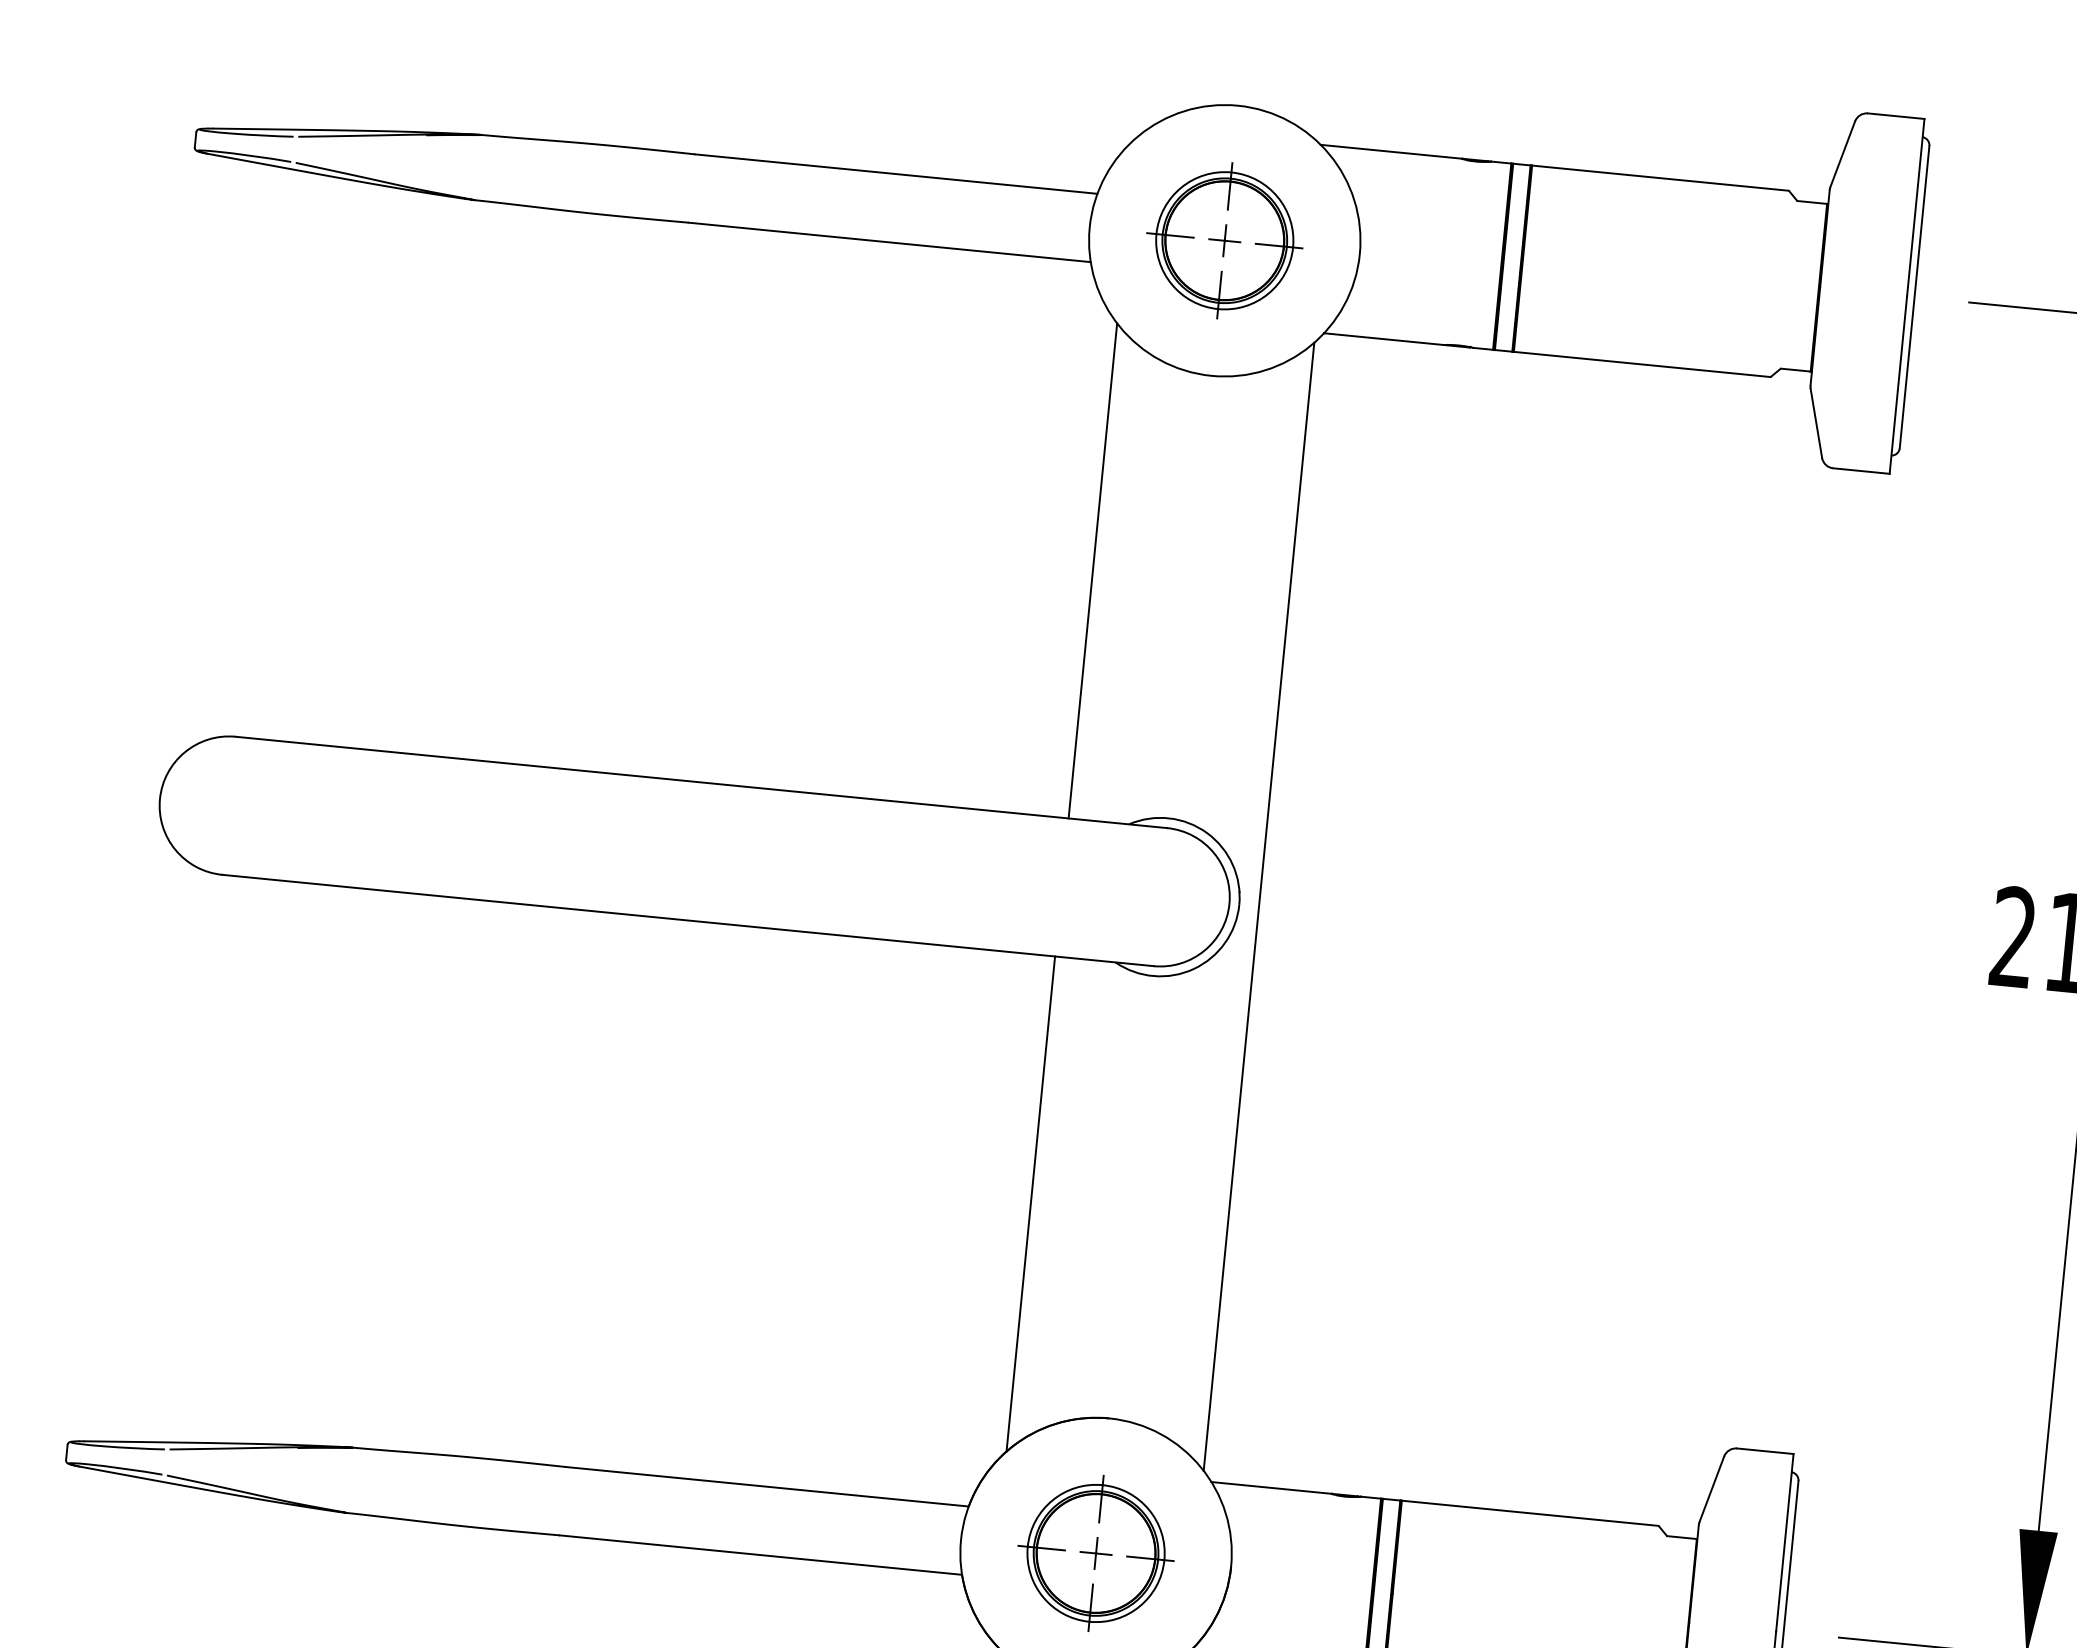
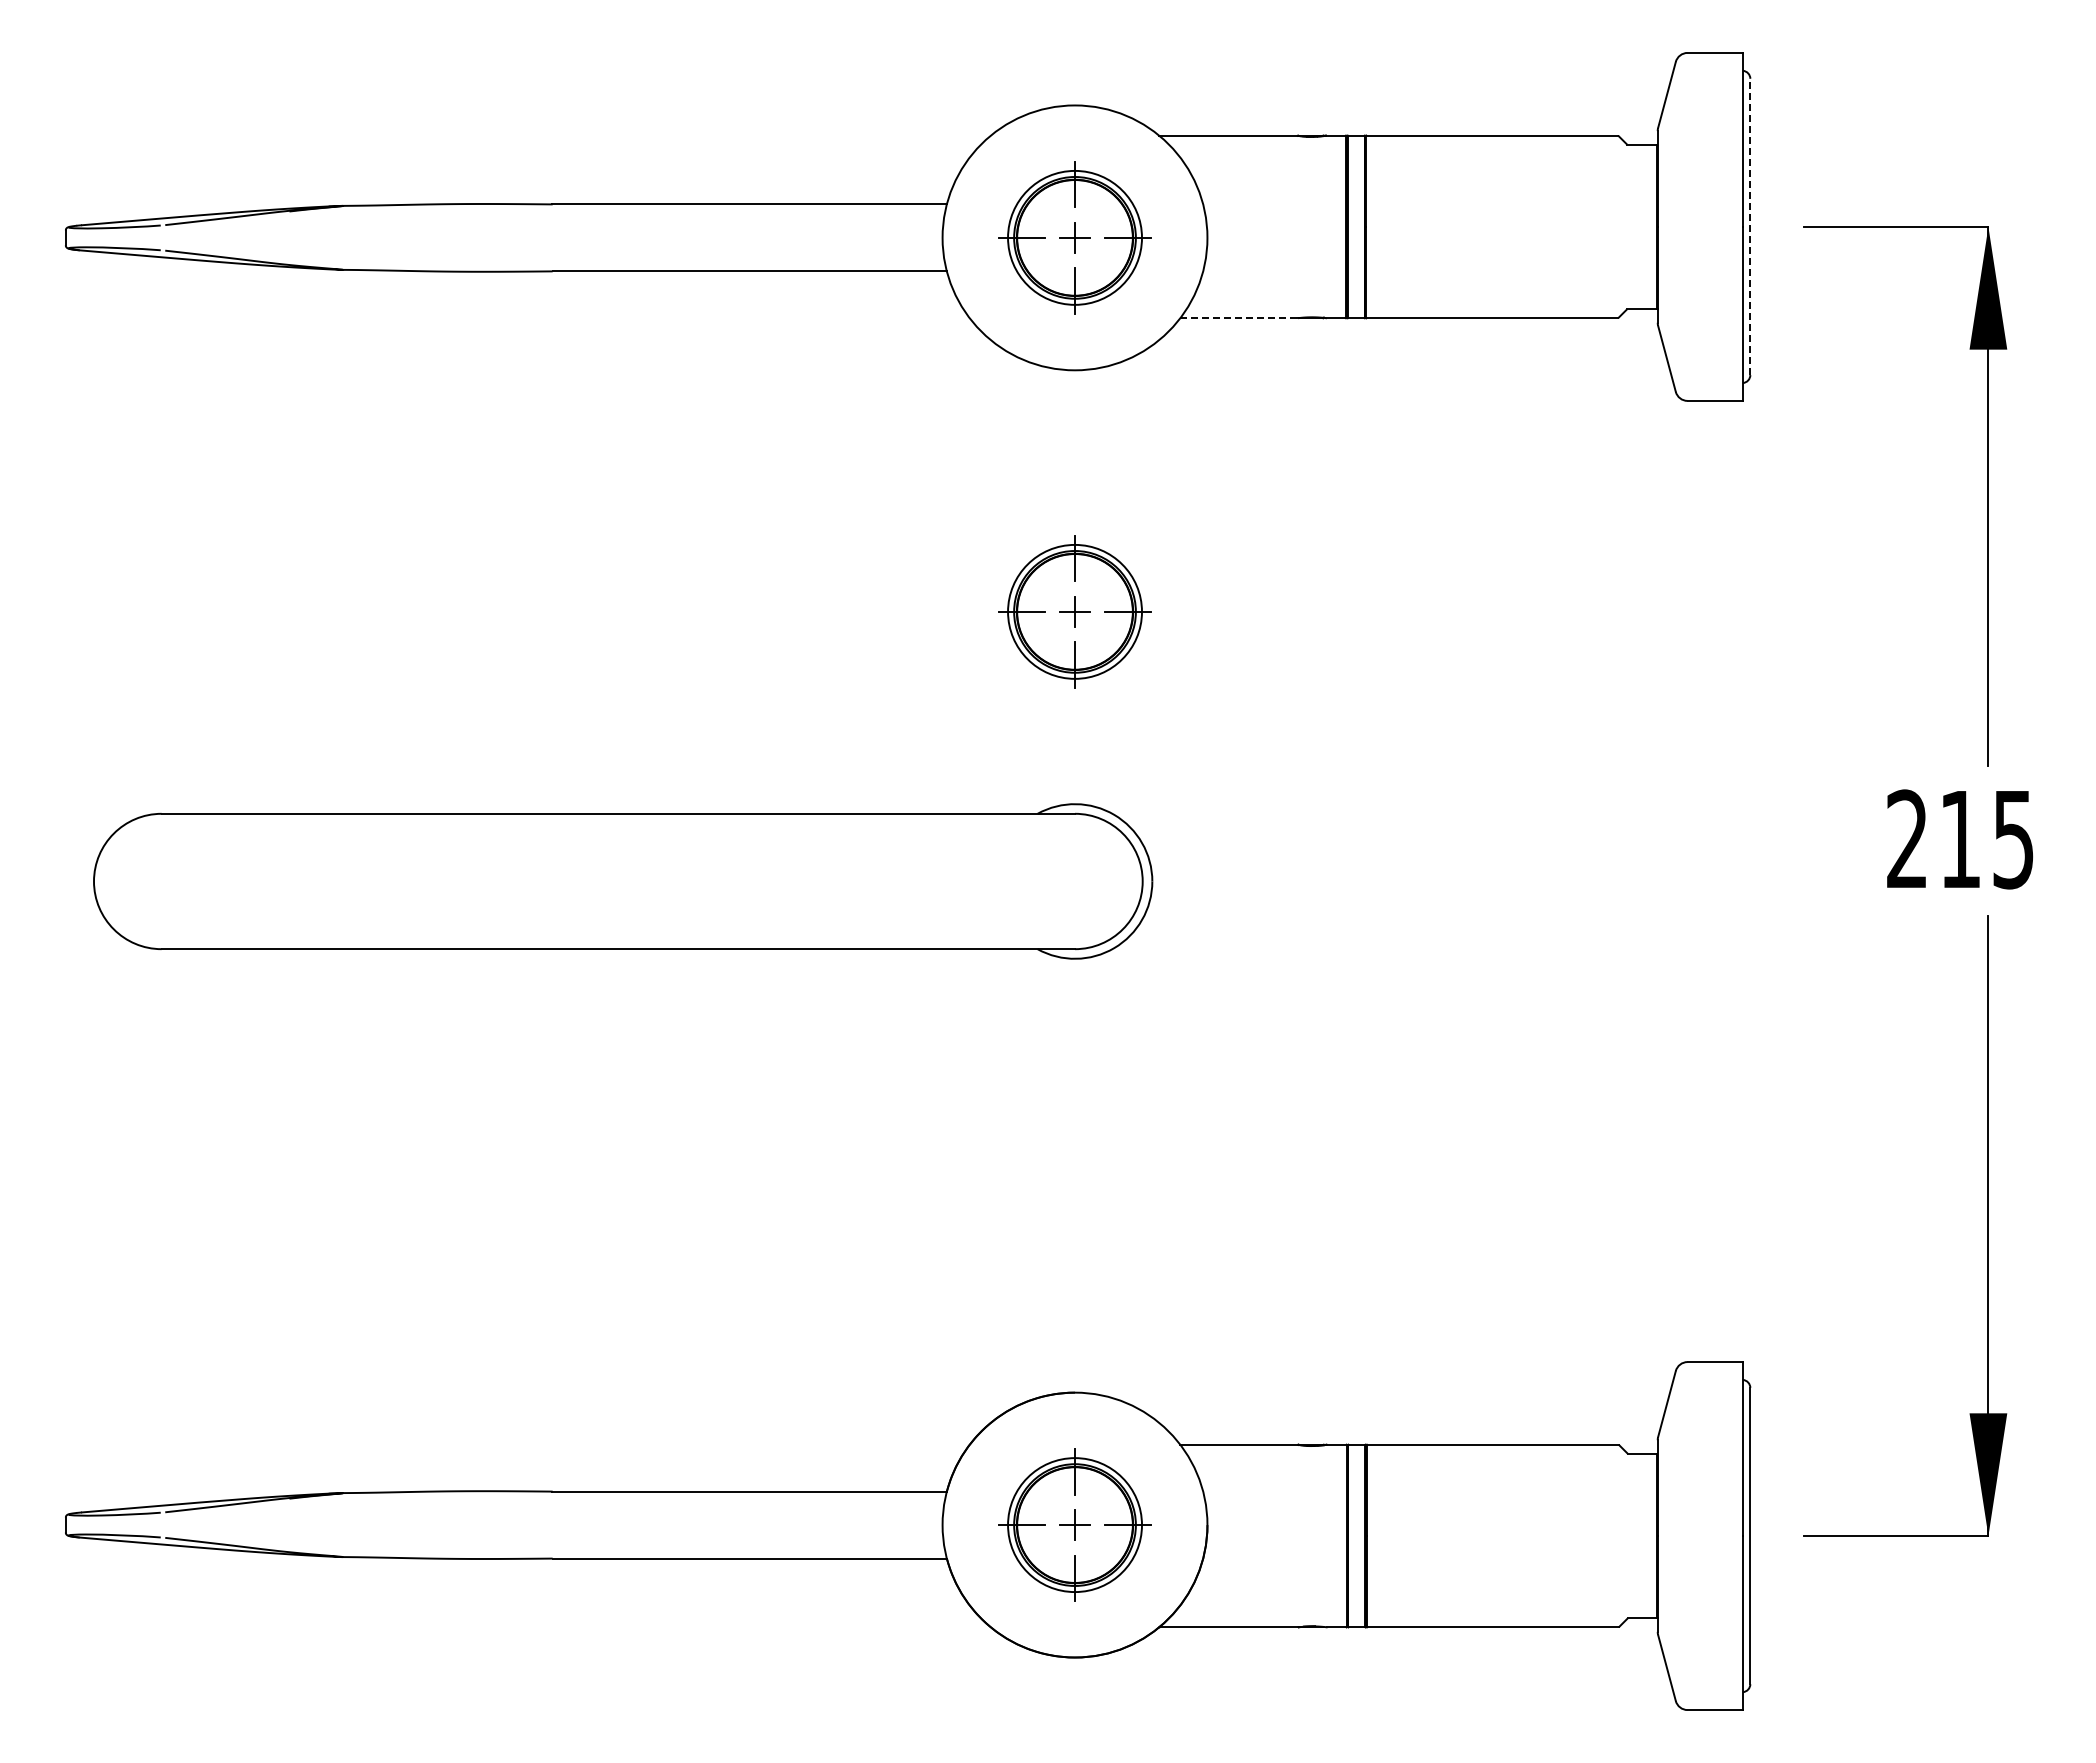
line: (1914, 296) -> (1750, 226), solid -> dashed
line: (1384, 339) -> (1239, 318), solid -> dashed
line: (1093, 570) -> (978, 570), removed
part: (1186, 621) -> (1074, 611), added
line: (1258, 906) -> (1171, 881), removed
line: (1031, 1203) -> (978, 1191), removed

